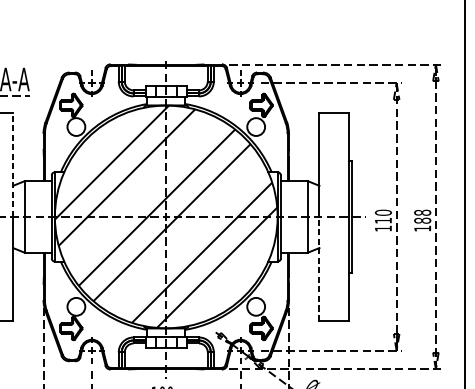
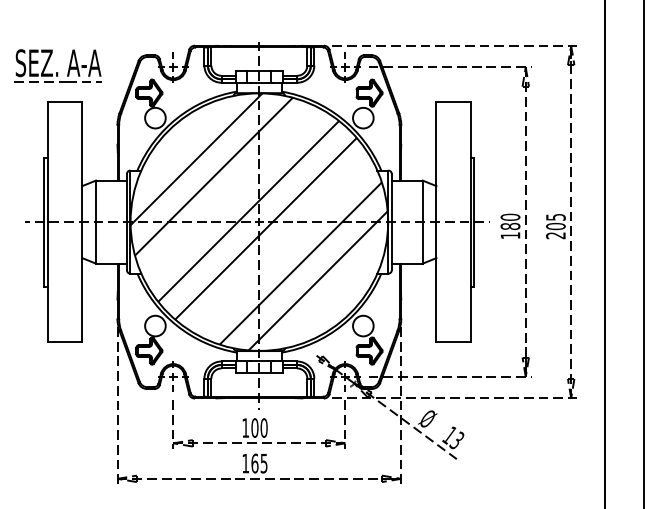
line: (13, 164) -> (82, 161), dashed -> solid
text: (383, 220) -> (510, 226), 110 -> 180
text: (422, 220) -> (555, 226), 188 -> 205
line: (319, 268) -> (436, 281), dashed -> solid

